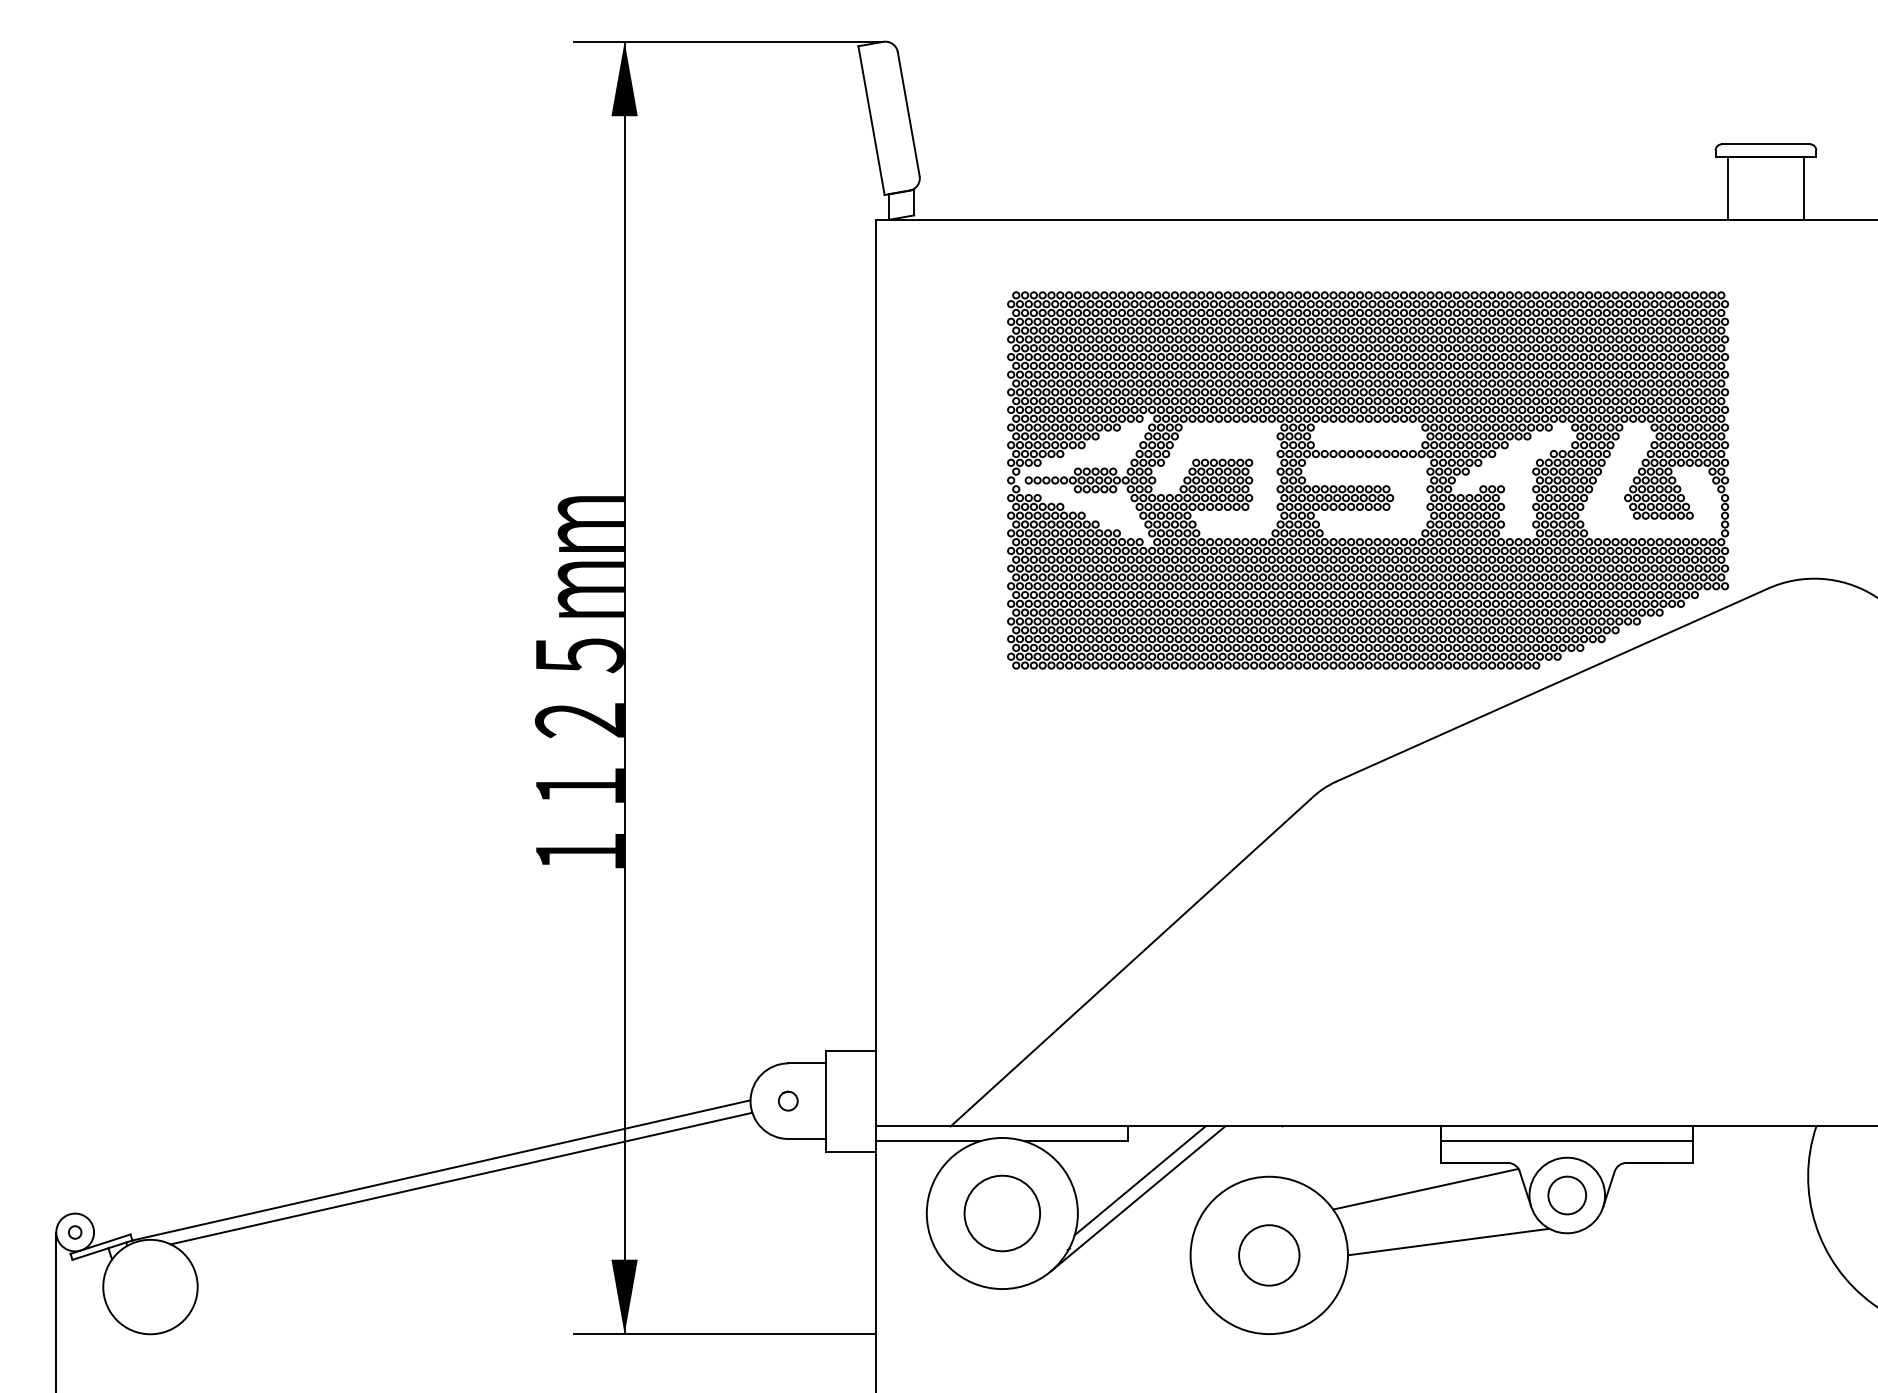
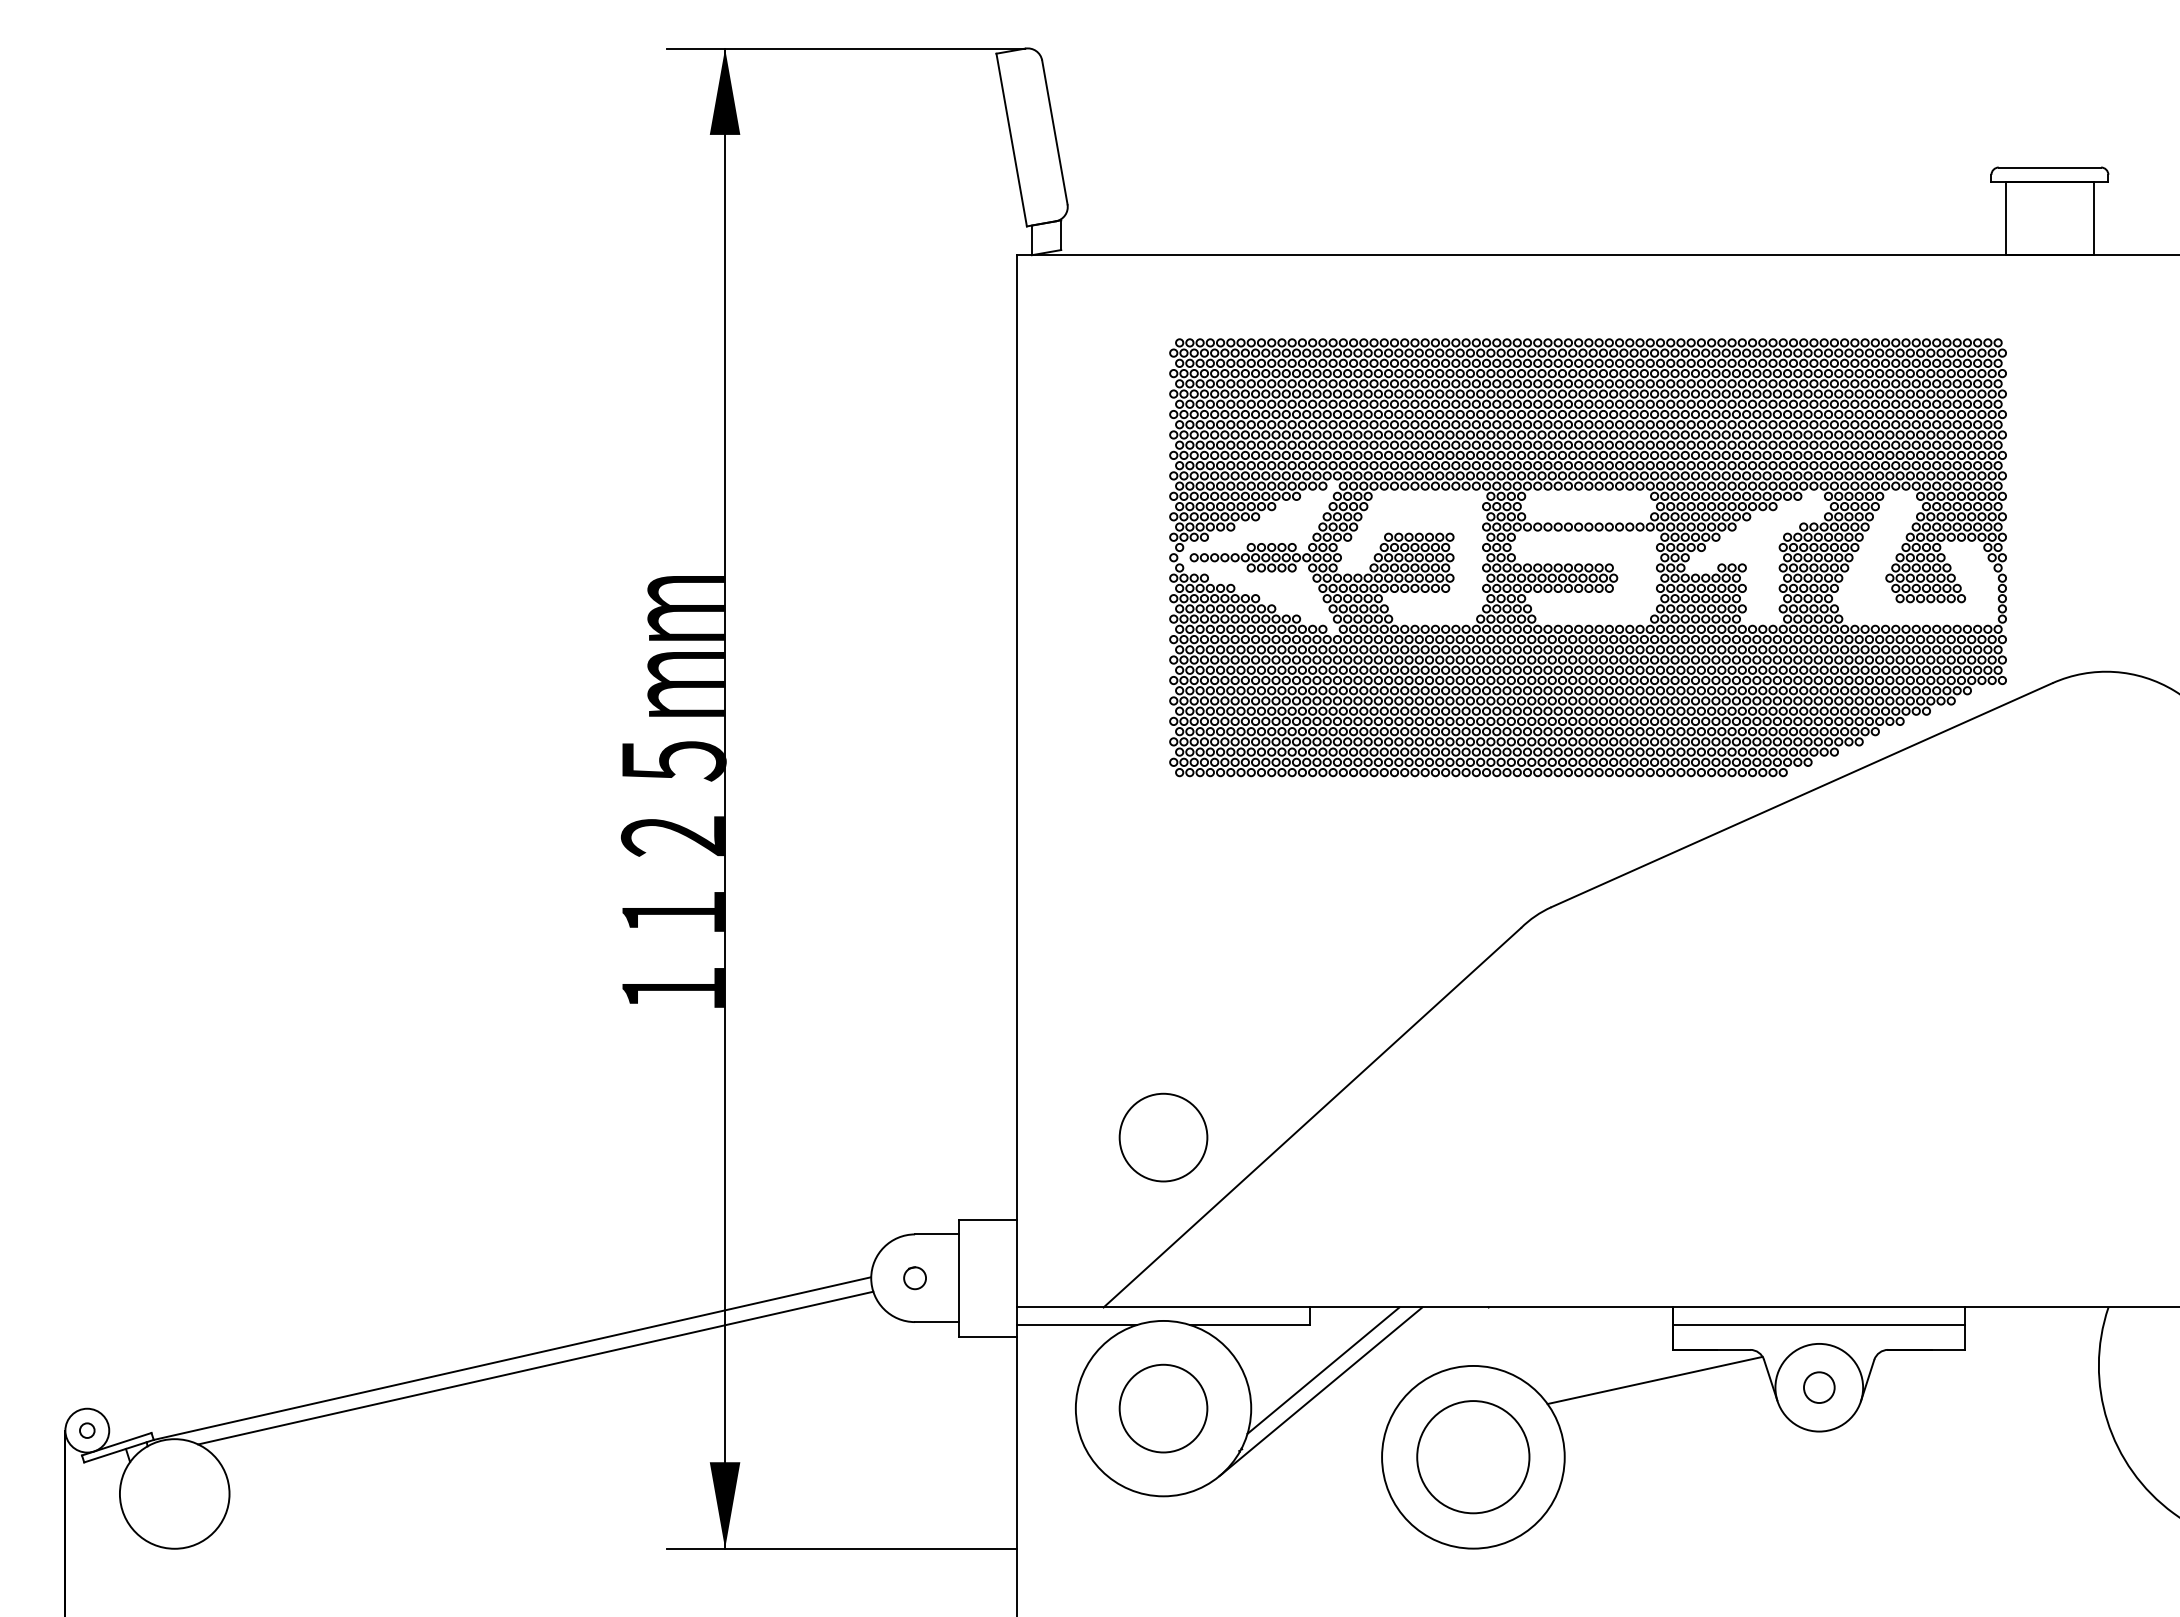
circle: (1002, 979) -> (1163, 1137), added
circle: (1567, 1195) -> (1819, 1387), size x0.7
line: (1448, 1241) -> (1681, 1441), removed
circle: (1269, 1255) -> (1473, 1457), size x1.6

